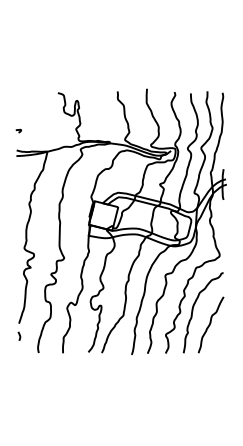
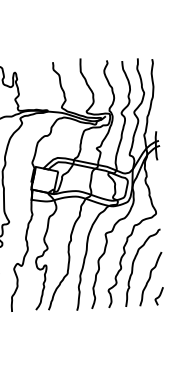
curve: (219, 343) -> (159, 296), added

